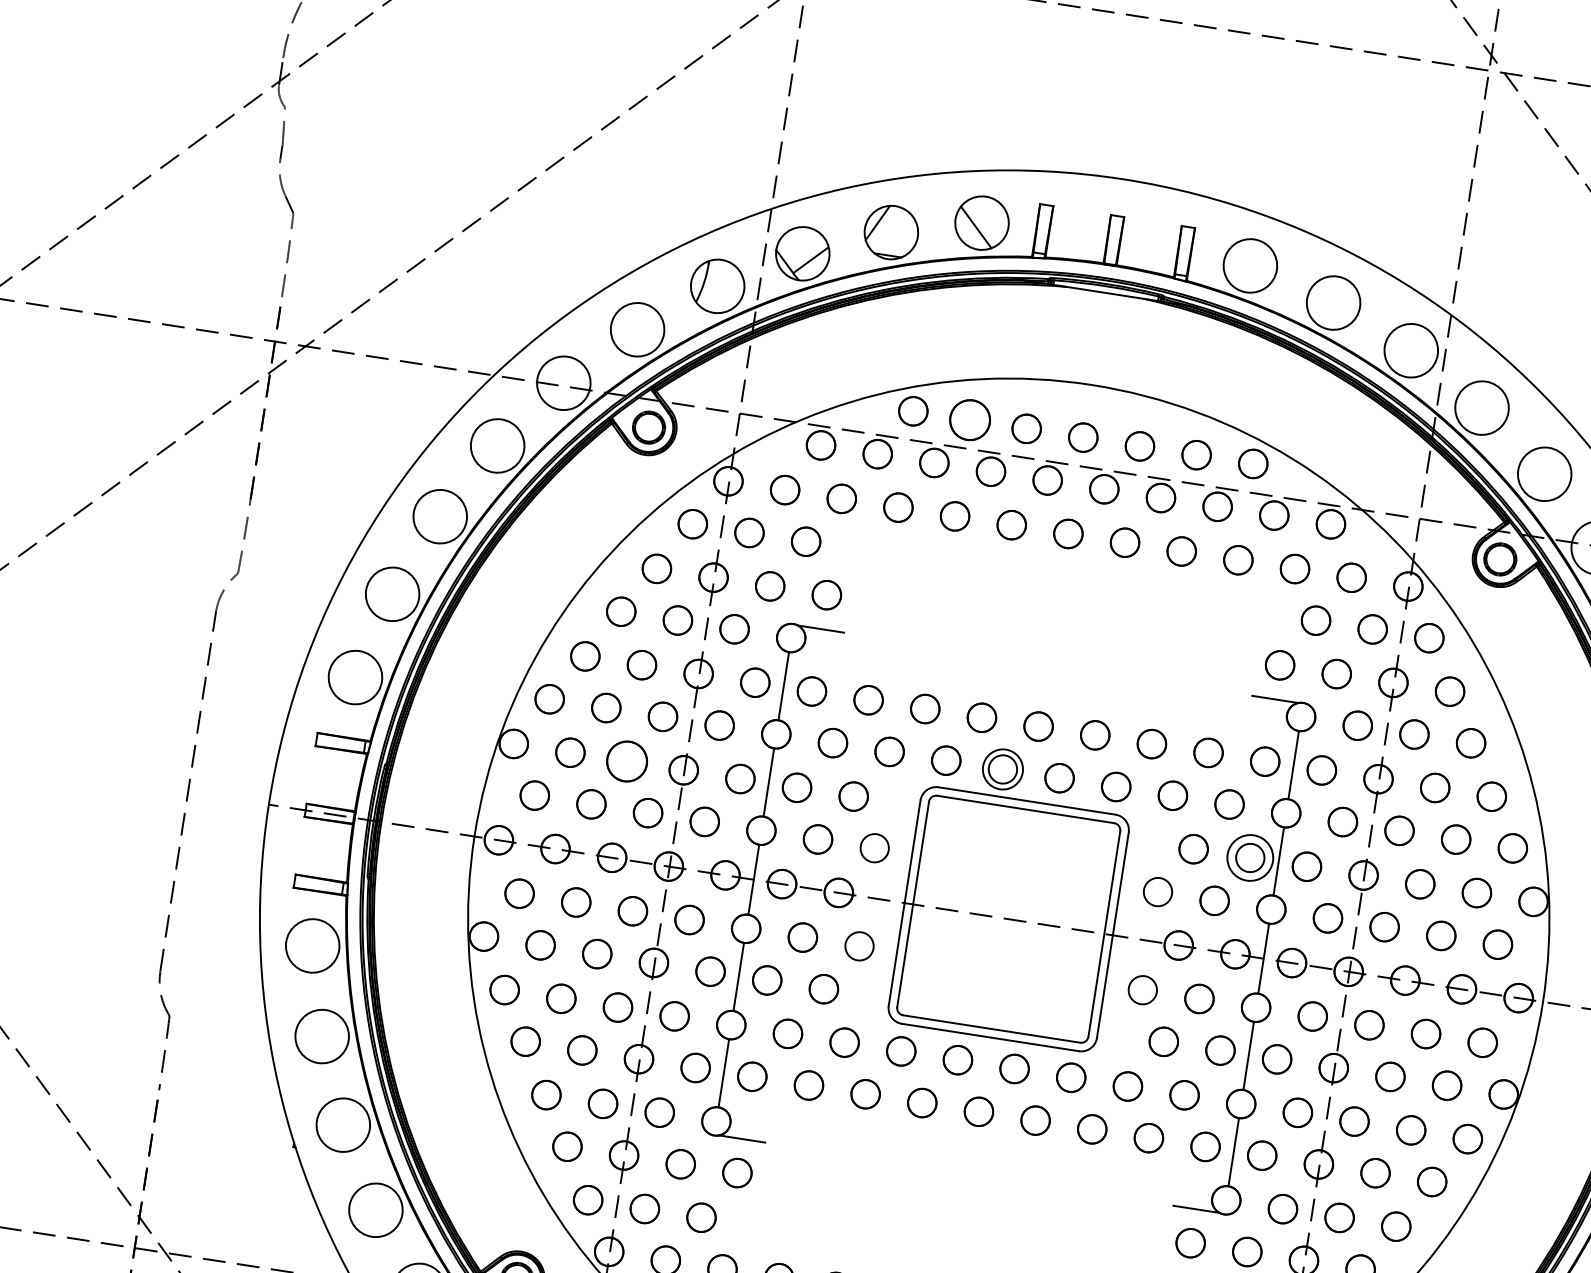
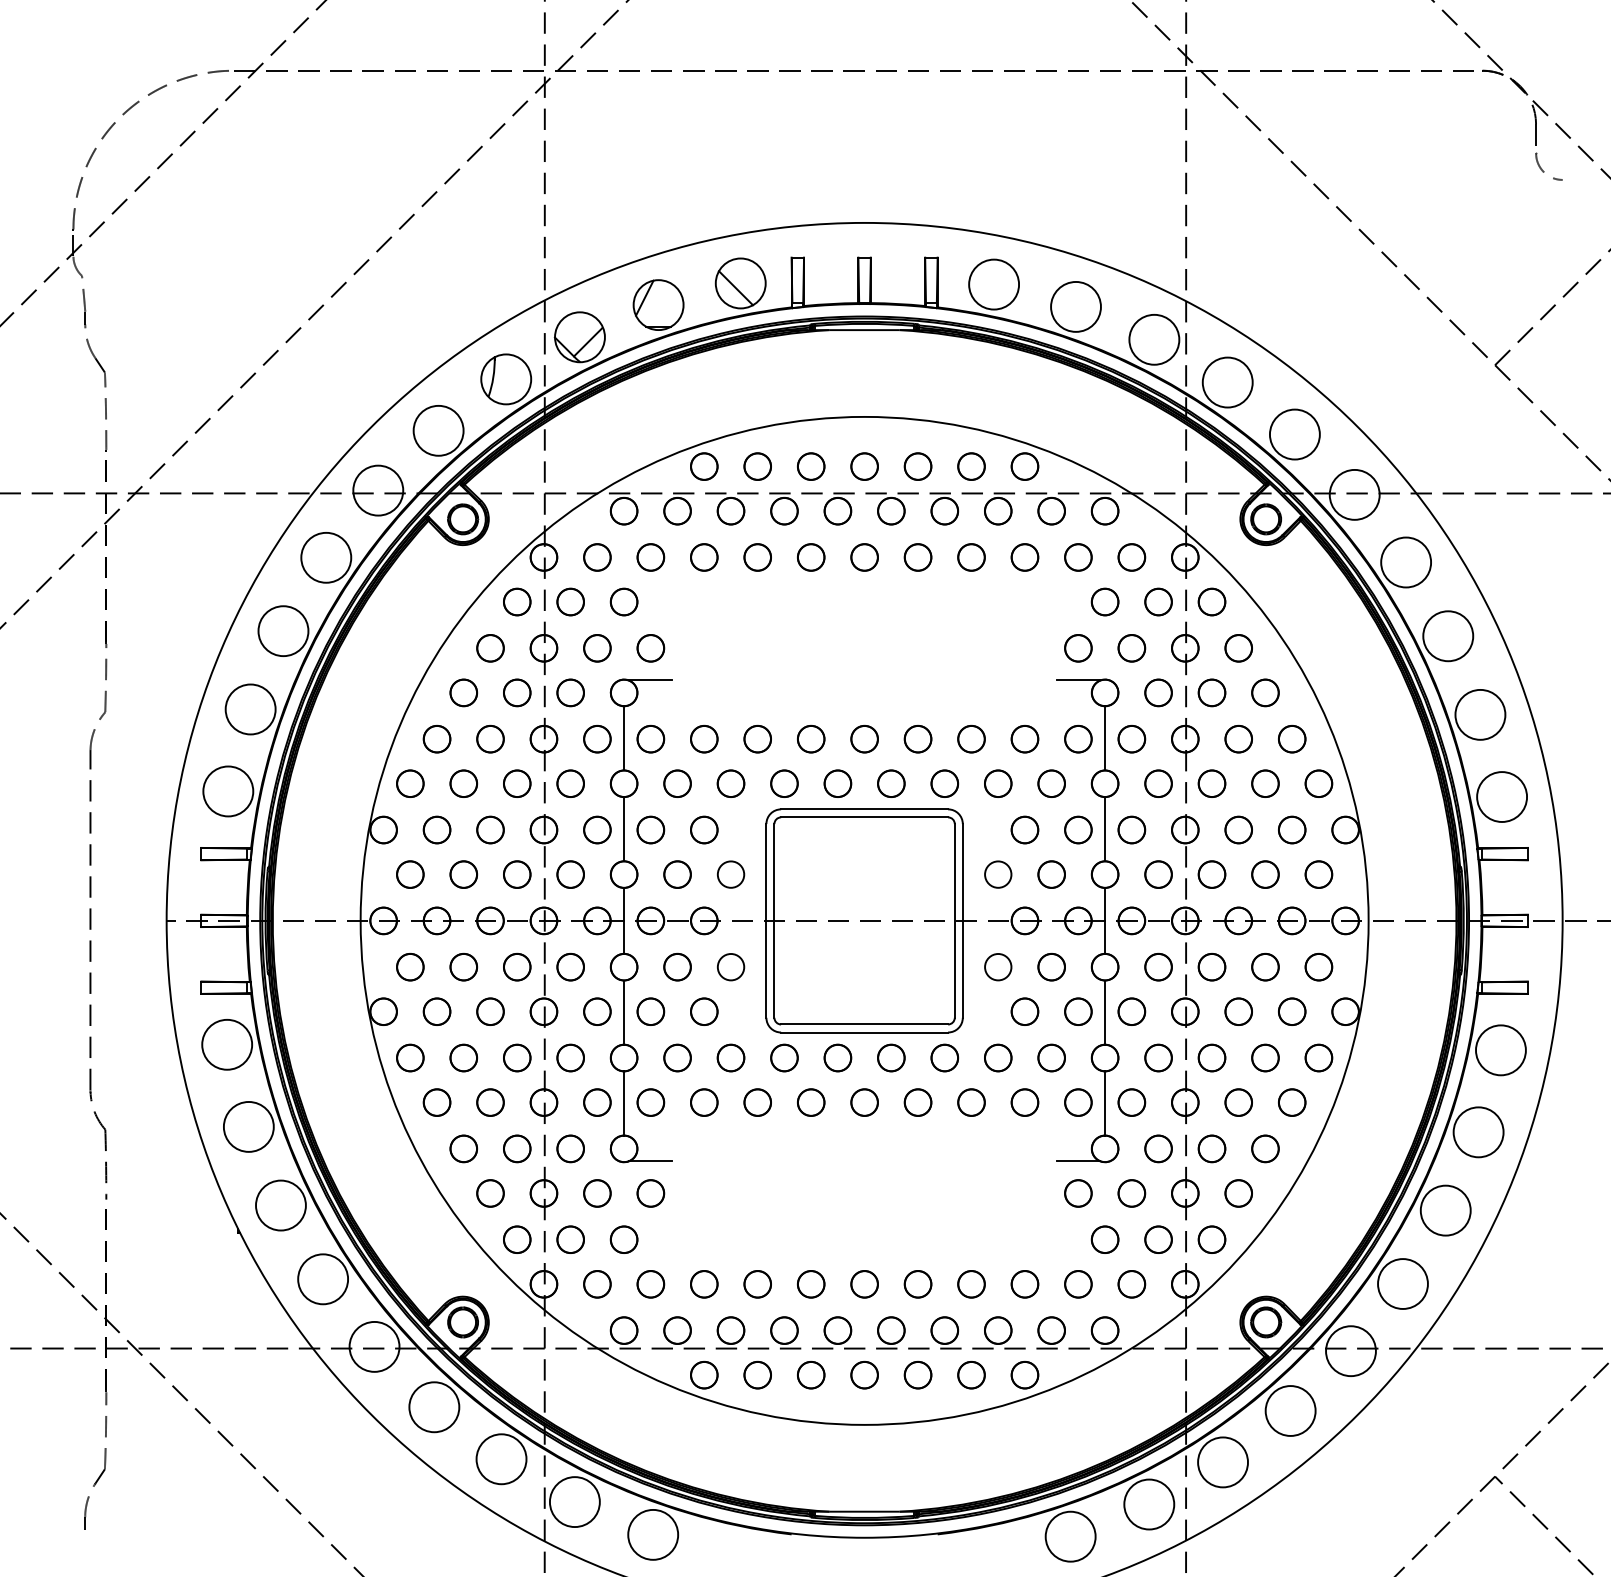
circle: (969, 419) -> (757, 466), size x0.71
part: (627, 760) -> (490, 829), size x0.71
circle: (1002, 769) -> (837, 783), size x0.71
circle: (1250, 857) -> (1078, 829), size x0.62

